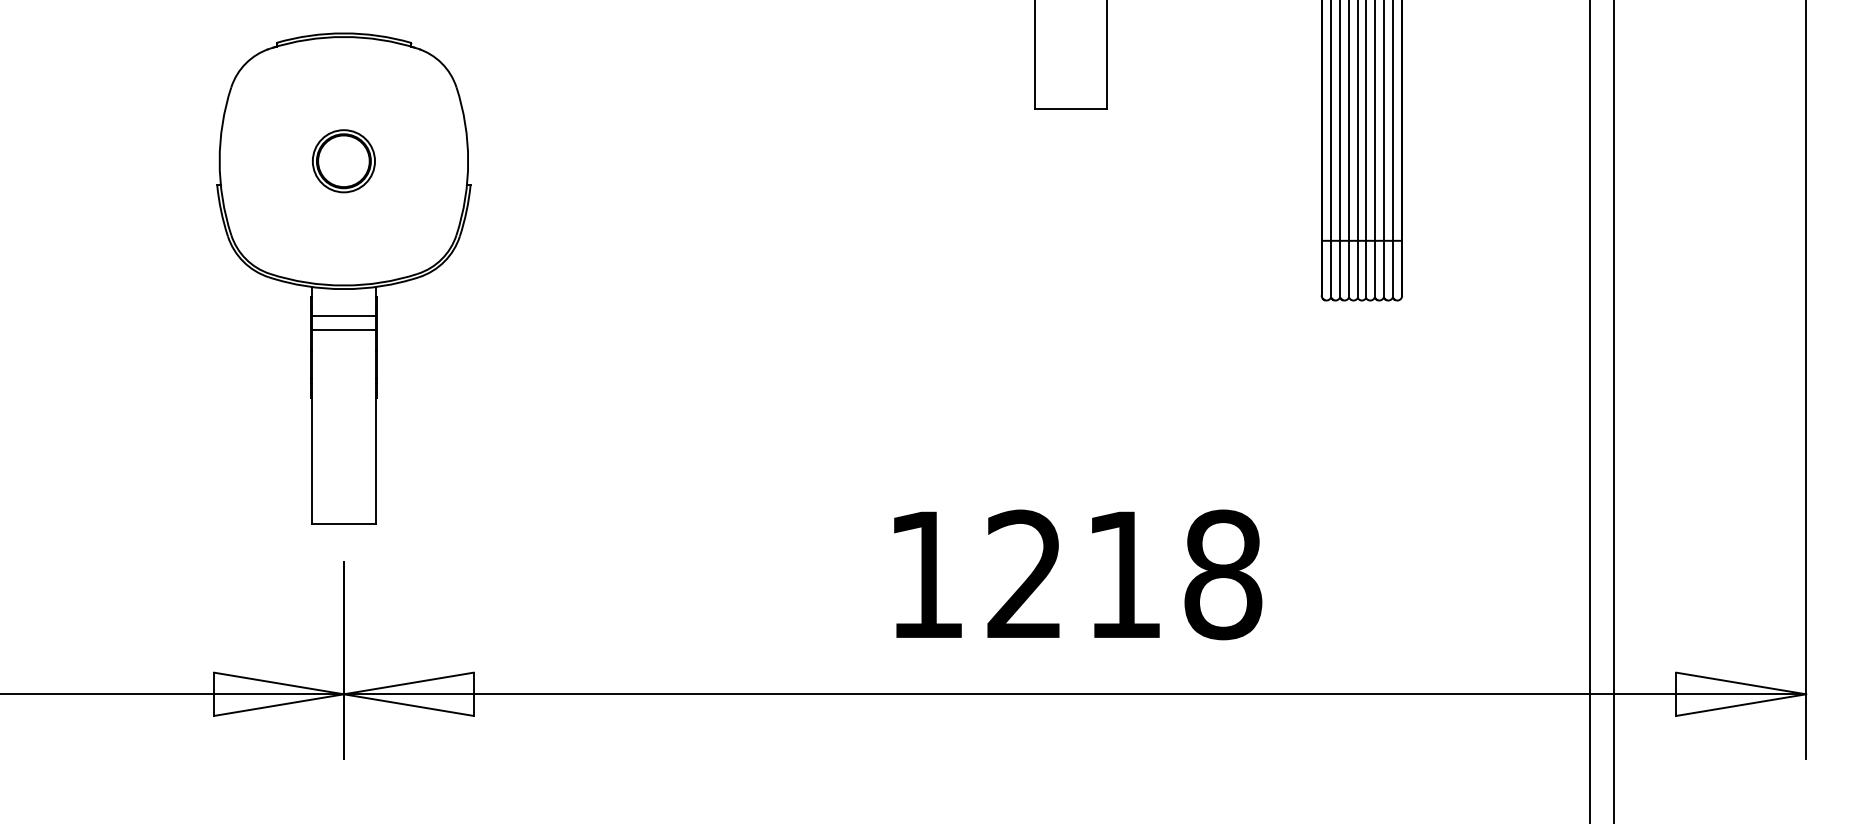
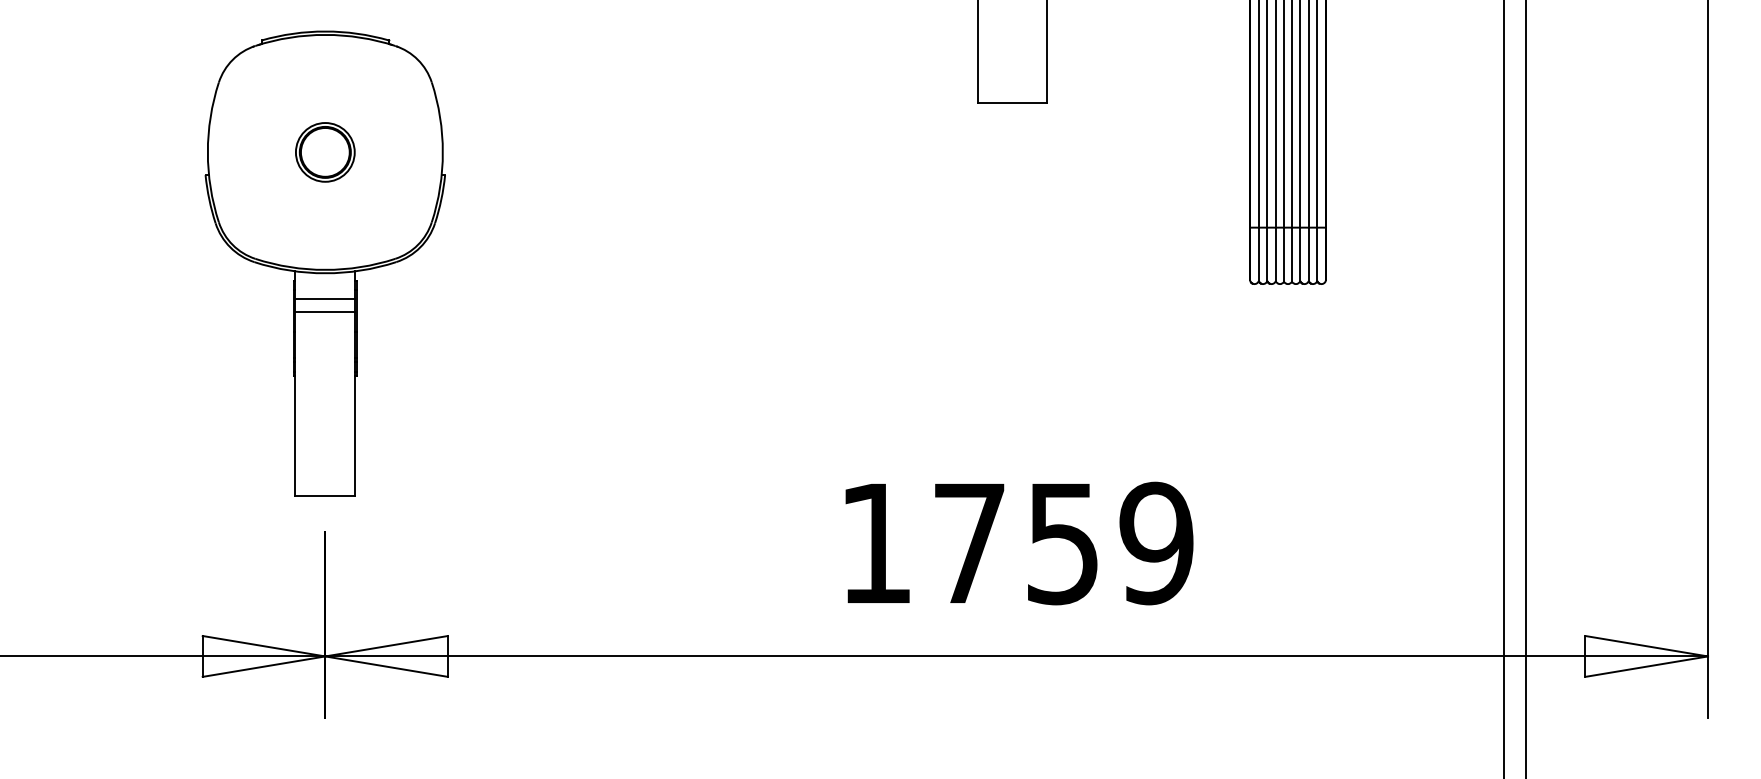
text: (1124, 574) -> (1063, 543), 1218 -> 1759

